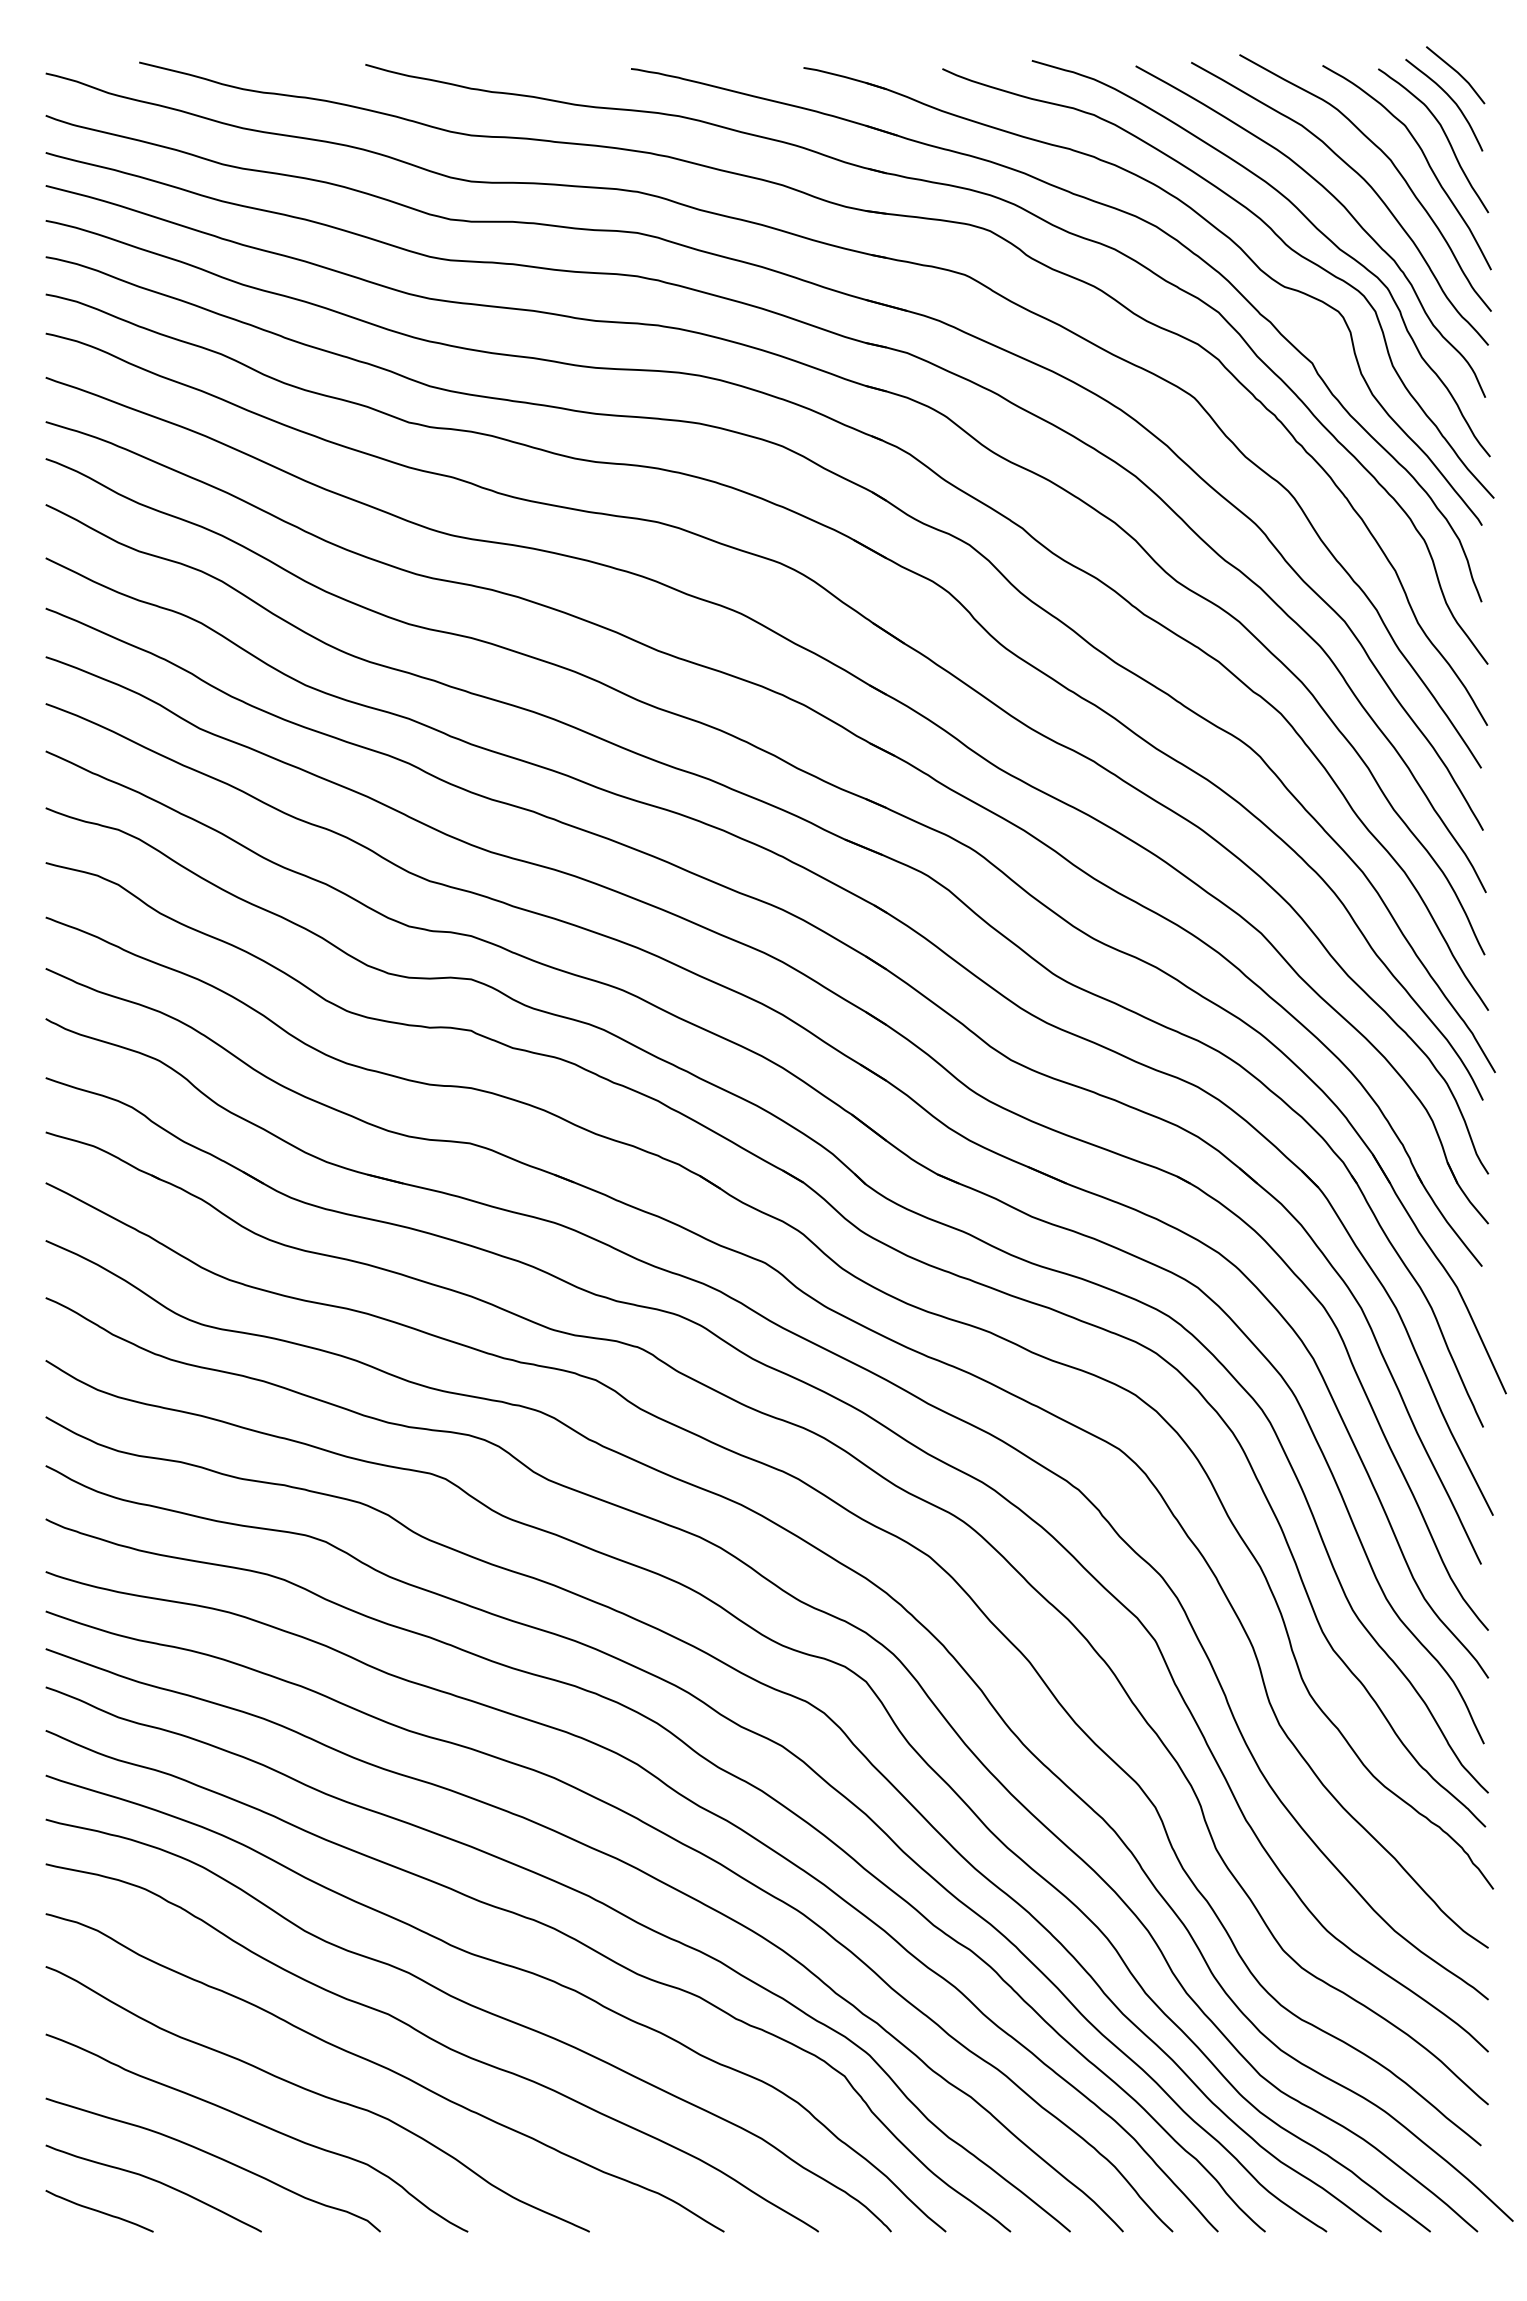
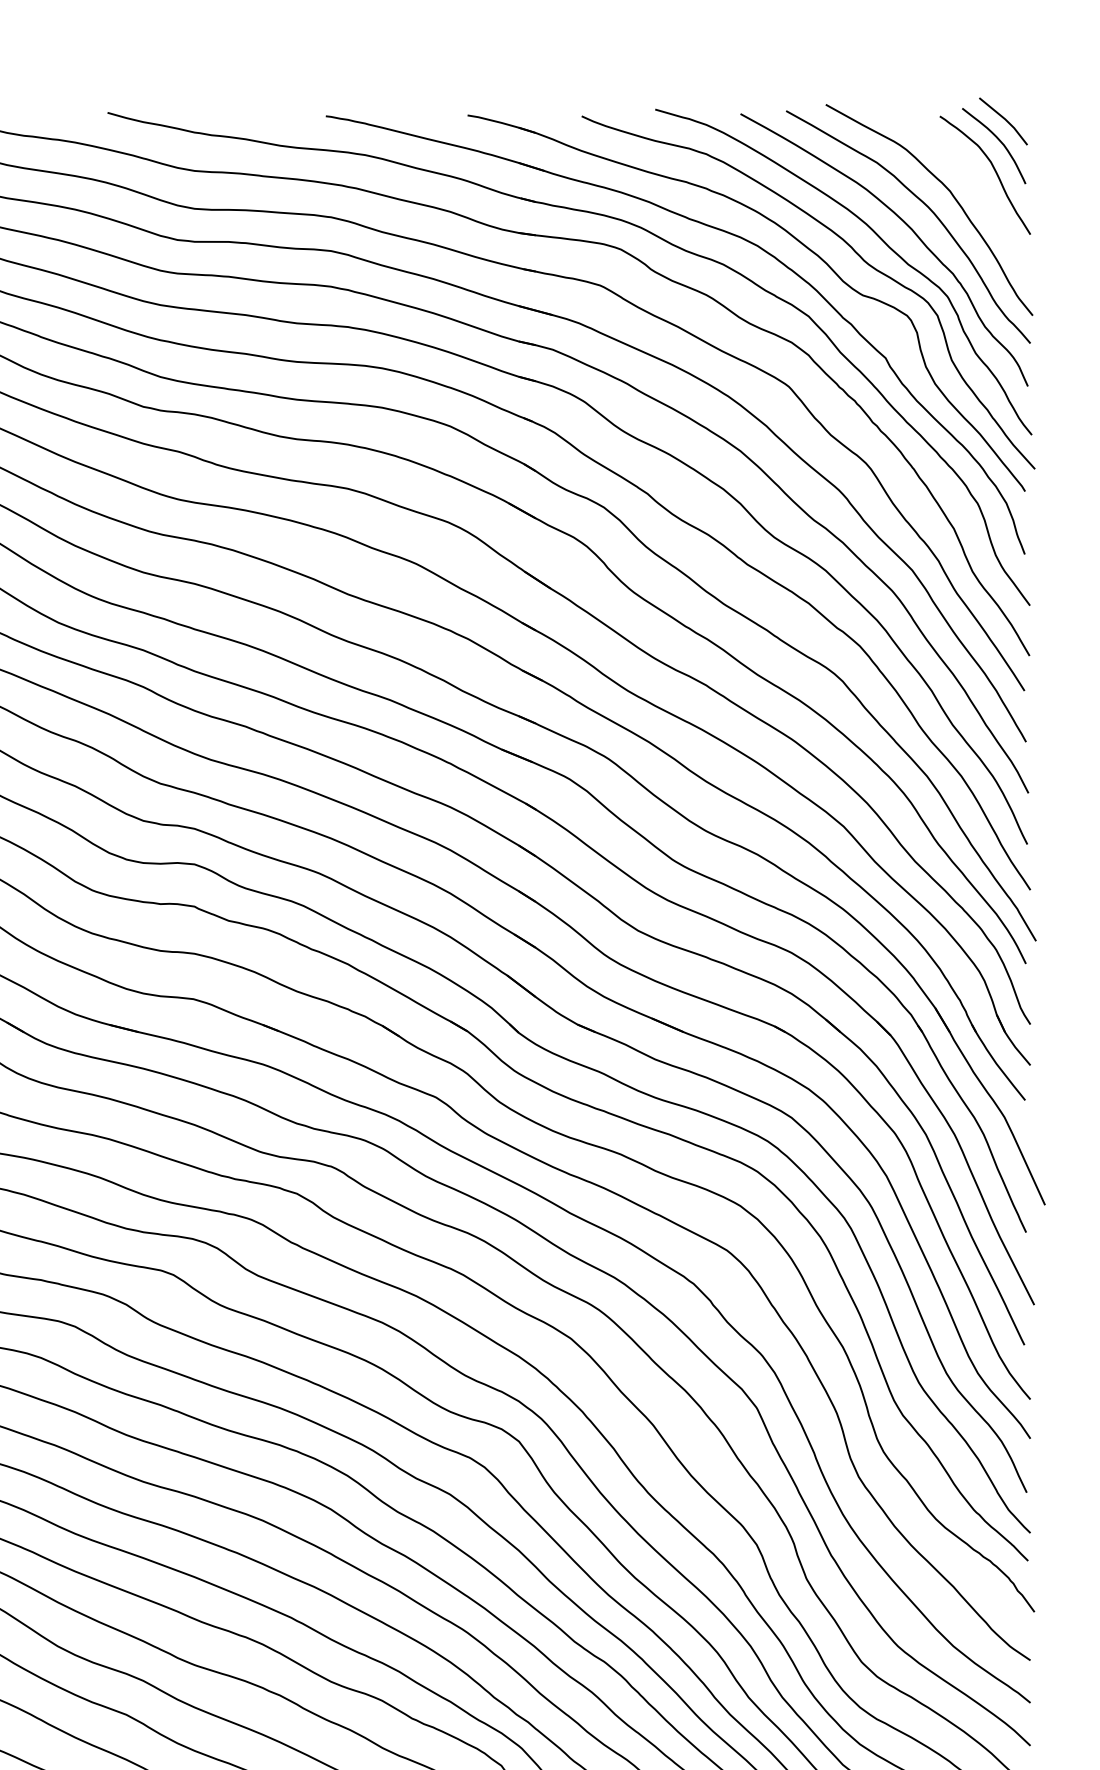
curve: (1424, 157) -> (977, 189), removed

